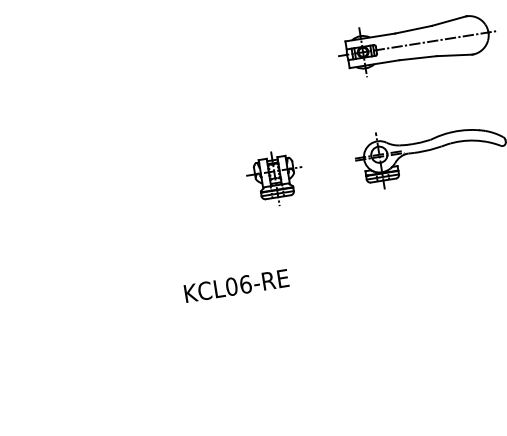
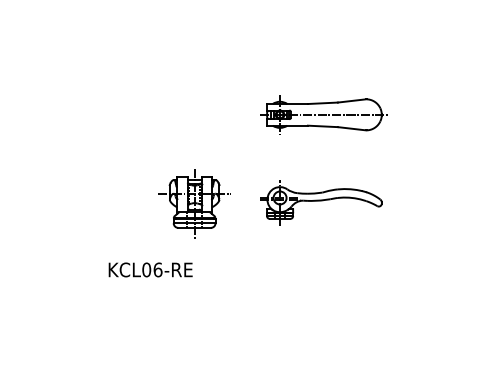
part: (274, 178) -> (194, 203), size x1.6
text: (236, 285) -> (150, 269), moved

